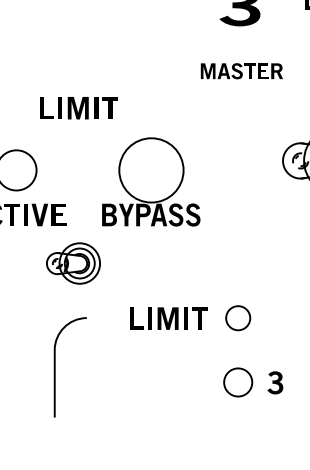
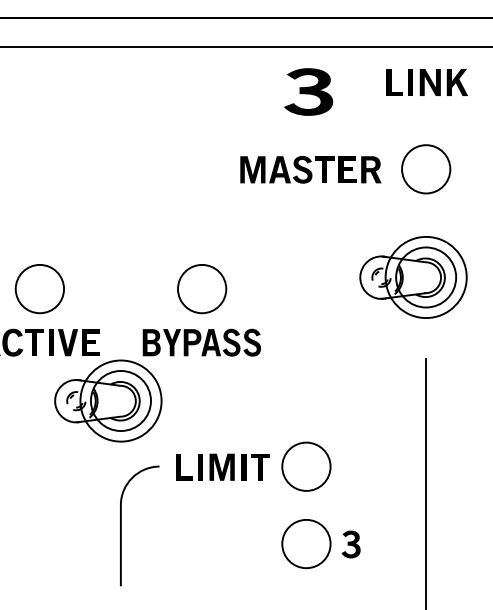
part: (241, 70) -> (310, 169), size x1.43
part: (78, 107) -> (114, 213), removed
circle: (151, 169) -> (202, 288), size x0.62
part: (73, 263) -> (108, 400), size x1.67
circle: (238, 317) -> (306, 466), size x1.67
curve: (55, 367) -> (121, 525), moved
circle: (238, 382) -> (306, 543), size x1.43

